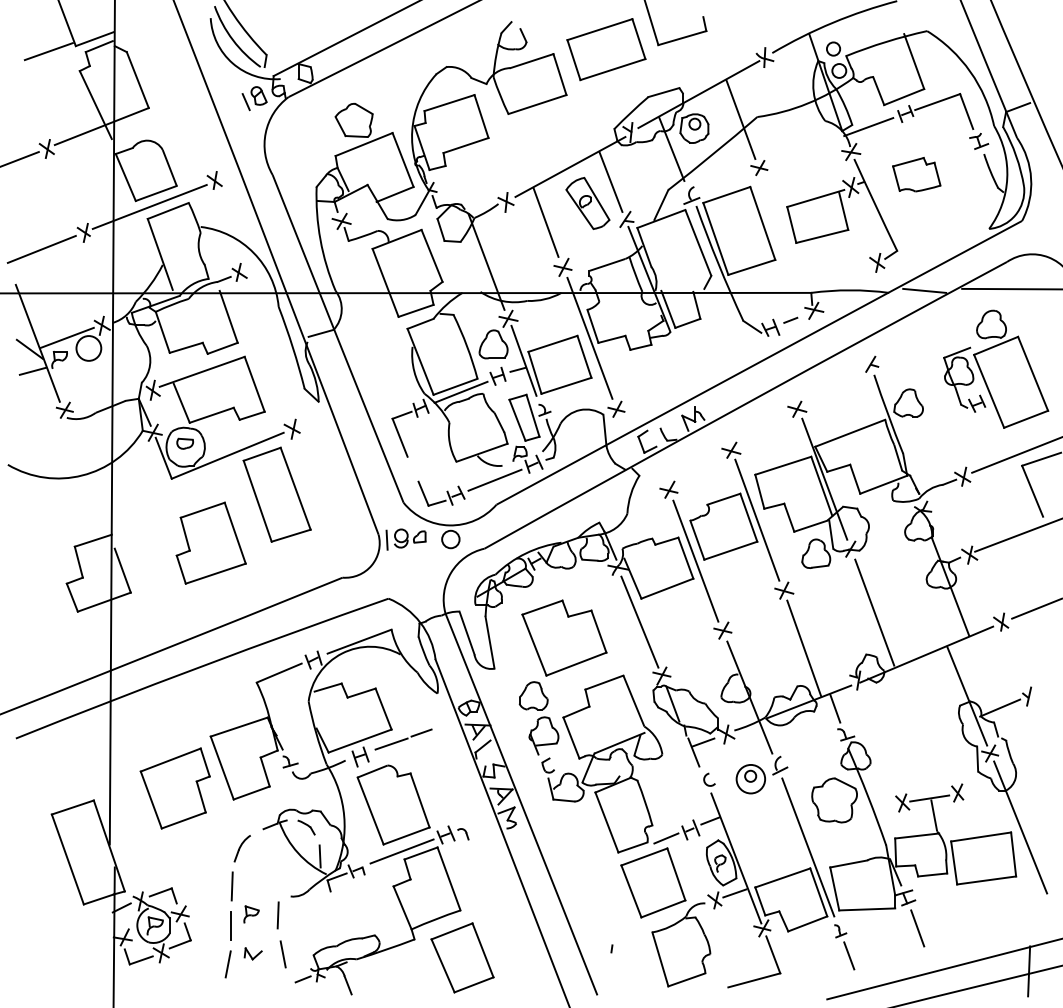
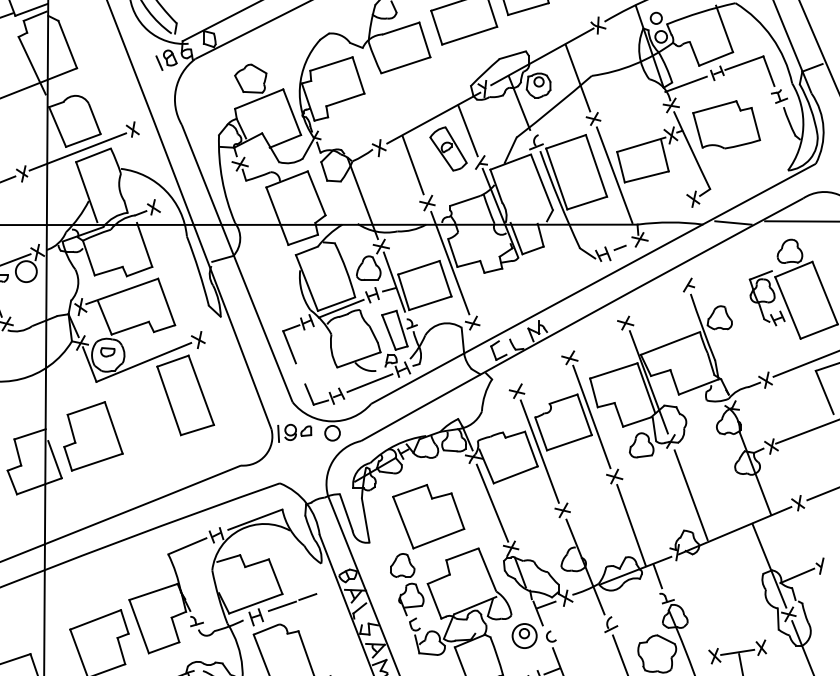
part: (916, 174) -> (726, 124), size x1.67
line: (784, 234) -> (614, 175), added
part: (210, 542) -> (92, 435), moved
part: (750, 779) -> (524, 636), moved

